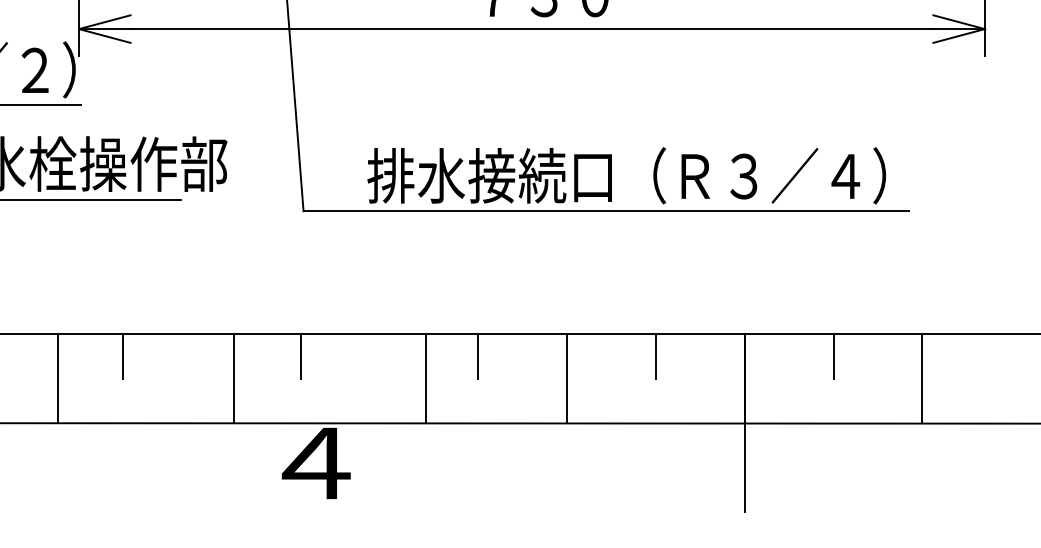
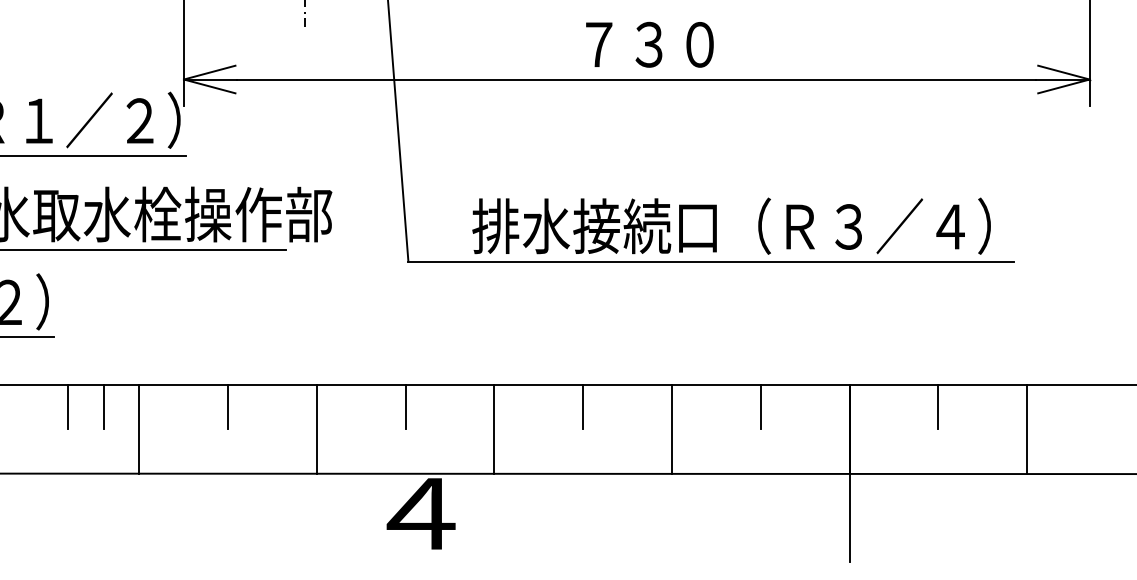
line: (58, 378) -> (139, 428), moved
line: (233, 378) -> (316, 428), moved
line: (425, 378) -> (494, 428), moved

